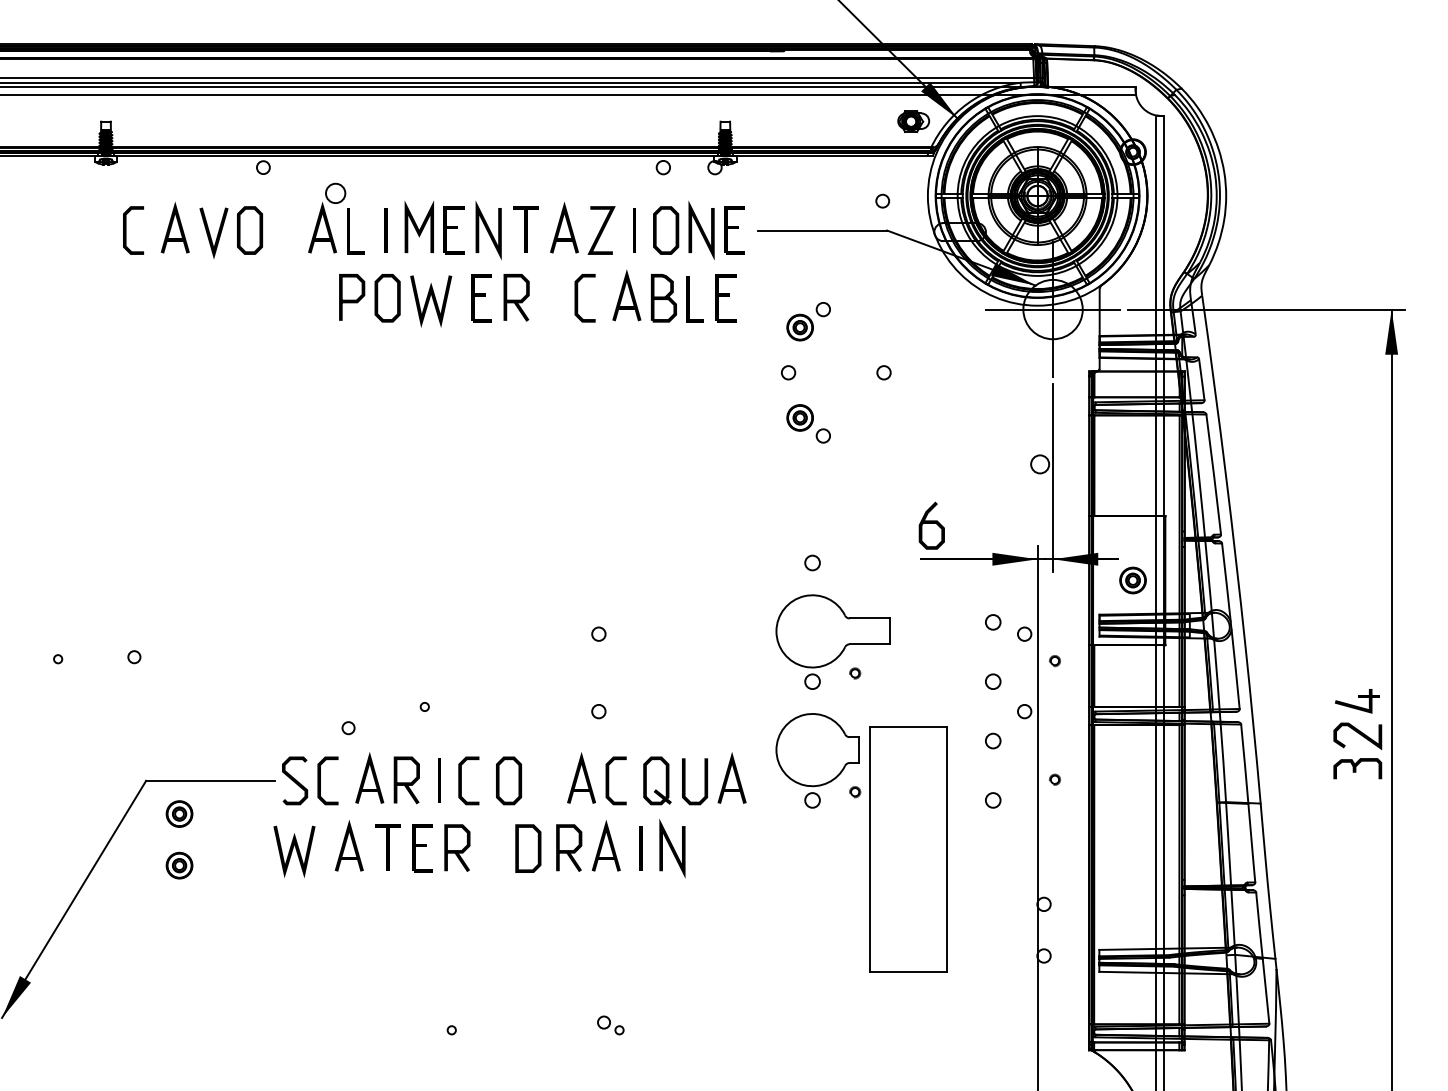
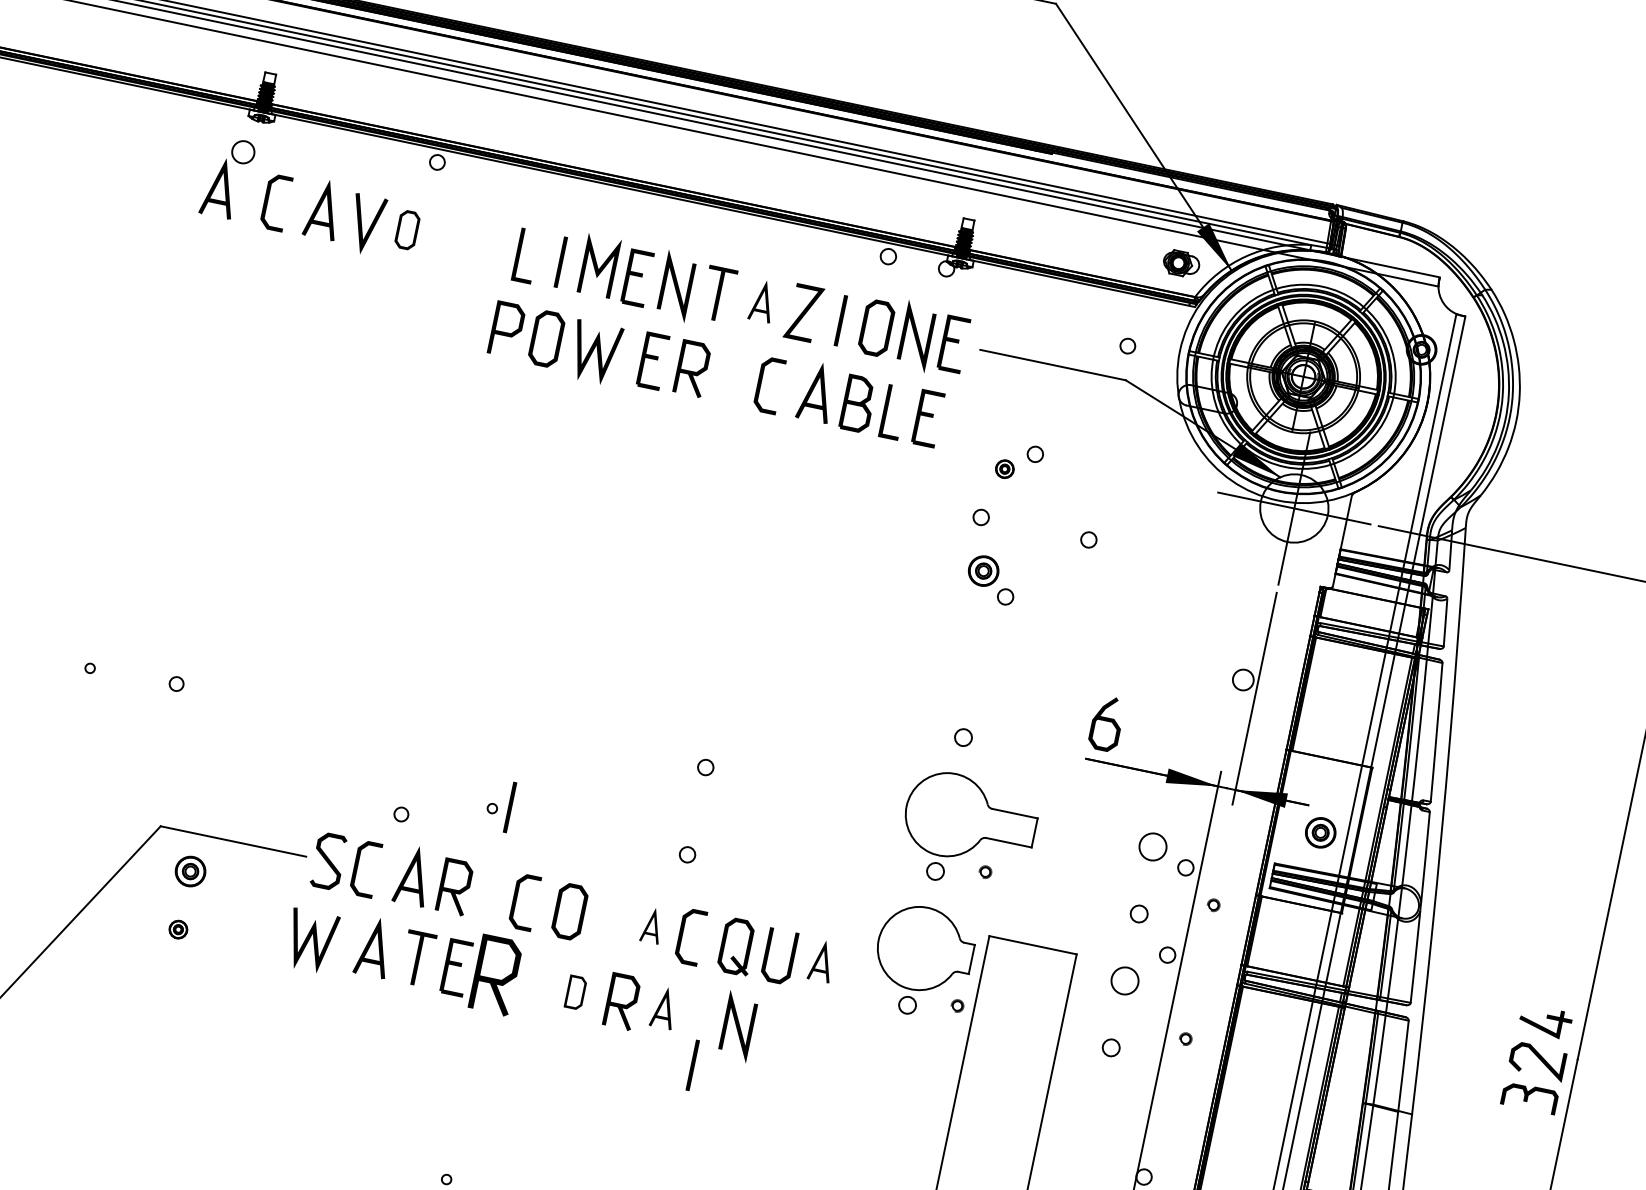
part: (327, 217) -> (228, 177), moved
part: (564, 227) -> (762, 300), size x0.7
part: (249, 230) -> (406, 230), size x0.7
part: (799, 327) -> (1004, 468), size x0.6
circle: (993, 622) -> (1153, 847), size x1.6
circle: (993, 740) -> (1125, 980), size x1.6
part: (581, 777) -> (652, 925), size x0.6
part: (731, 777) -> (821, 960), size x0.7
line: (439, 780) -> (509, 807), moved
part: (605, 845) -> (663, 1007), size x0.7
part: (457, 847) -> (496, 974), size x1.4
part: (528, 848) -> (575, 992), size x0.6
line: (640, 848) -> (692, 1065), moved
part: (179, 865) -> (178, 929), size x0.6

